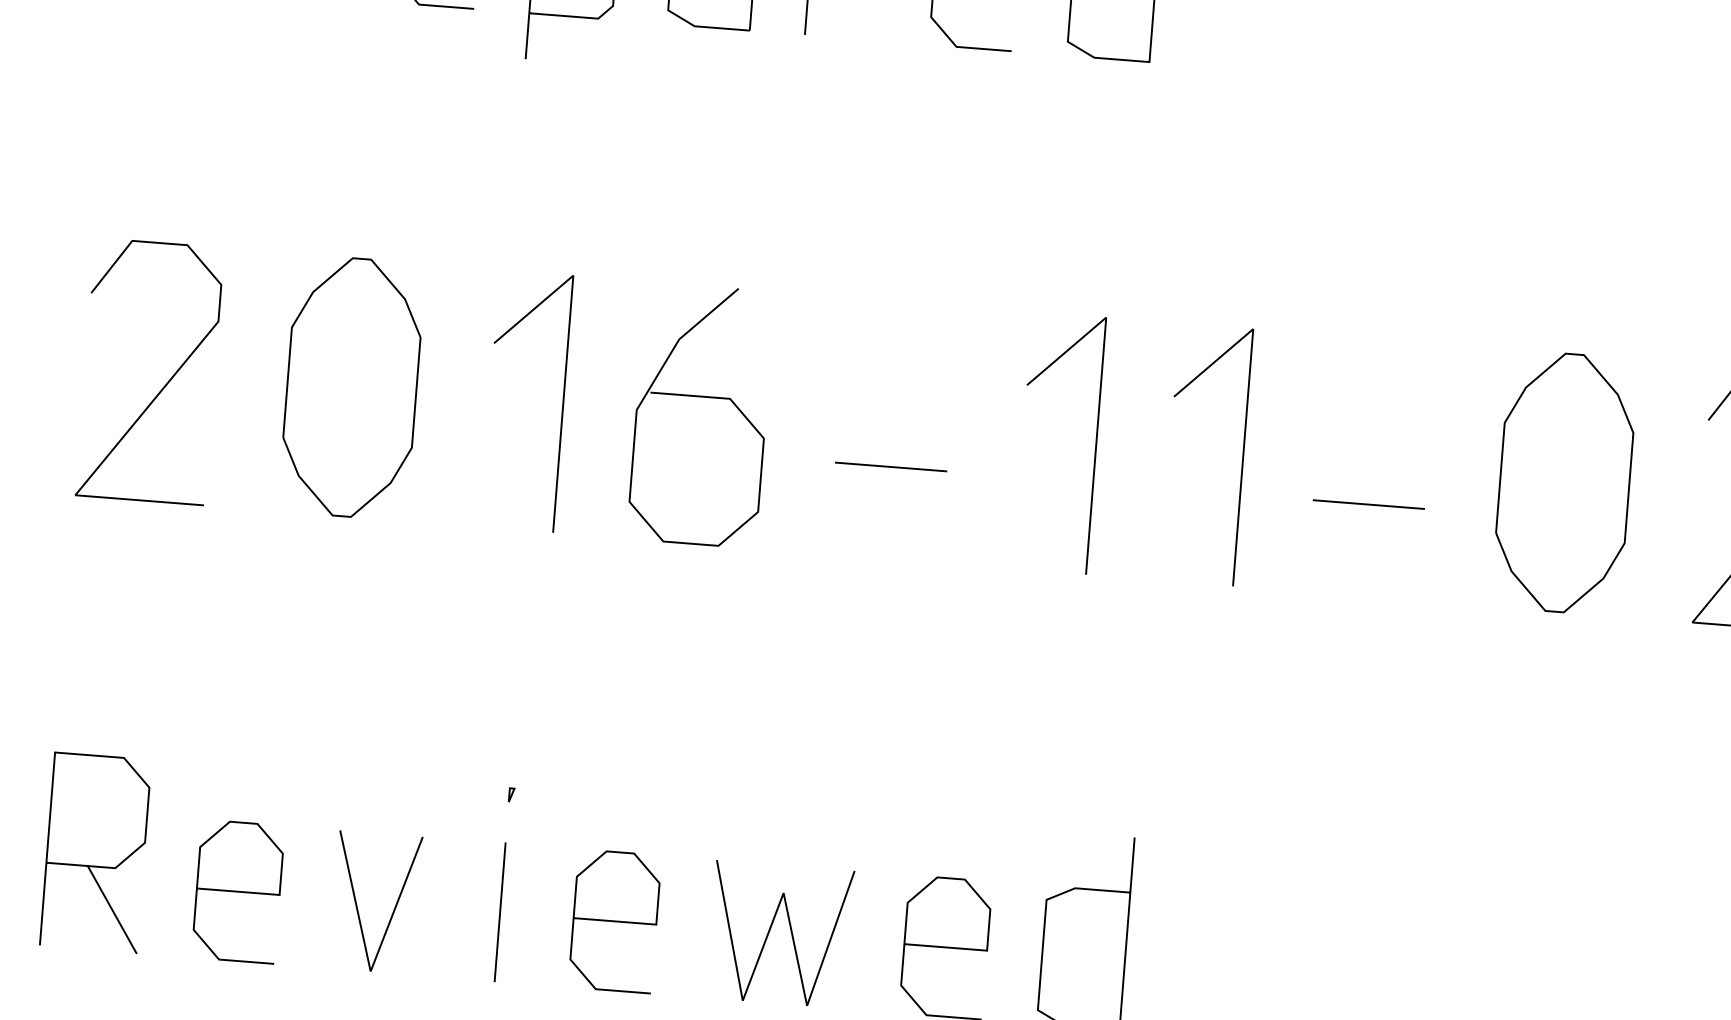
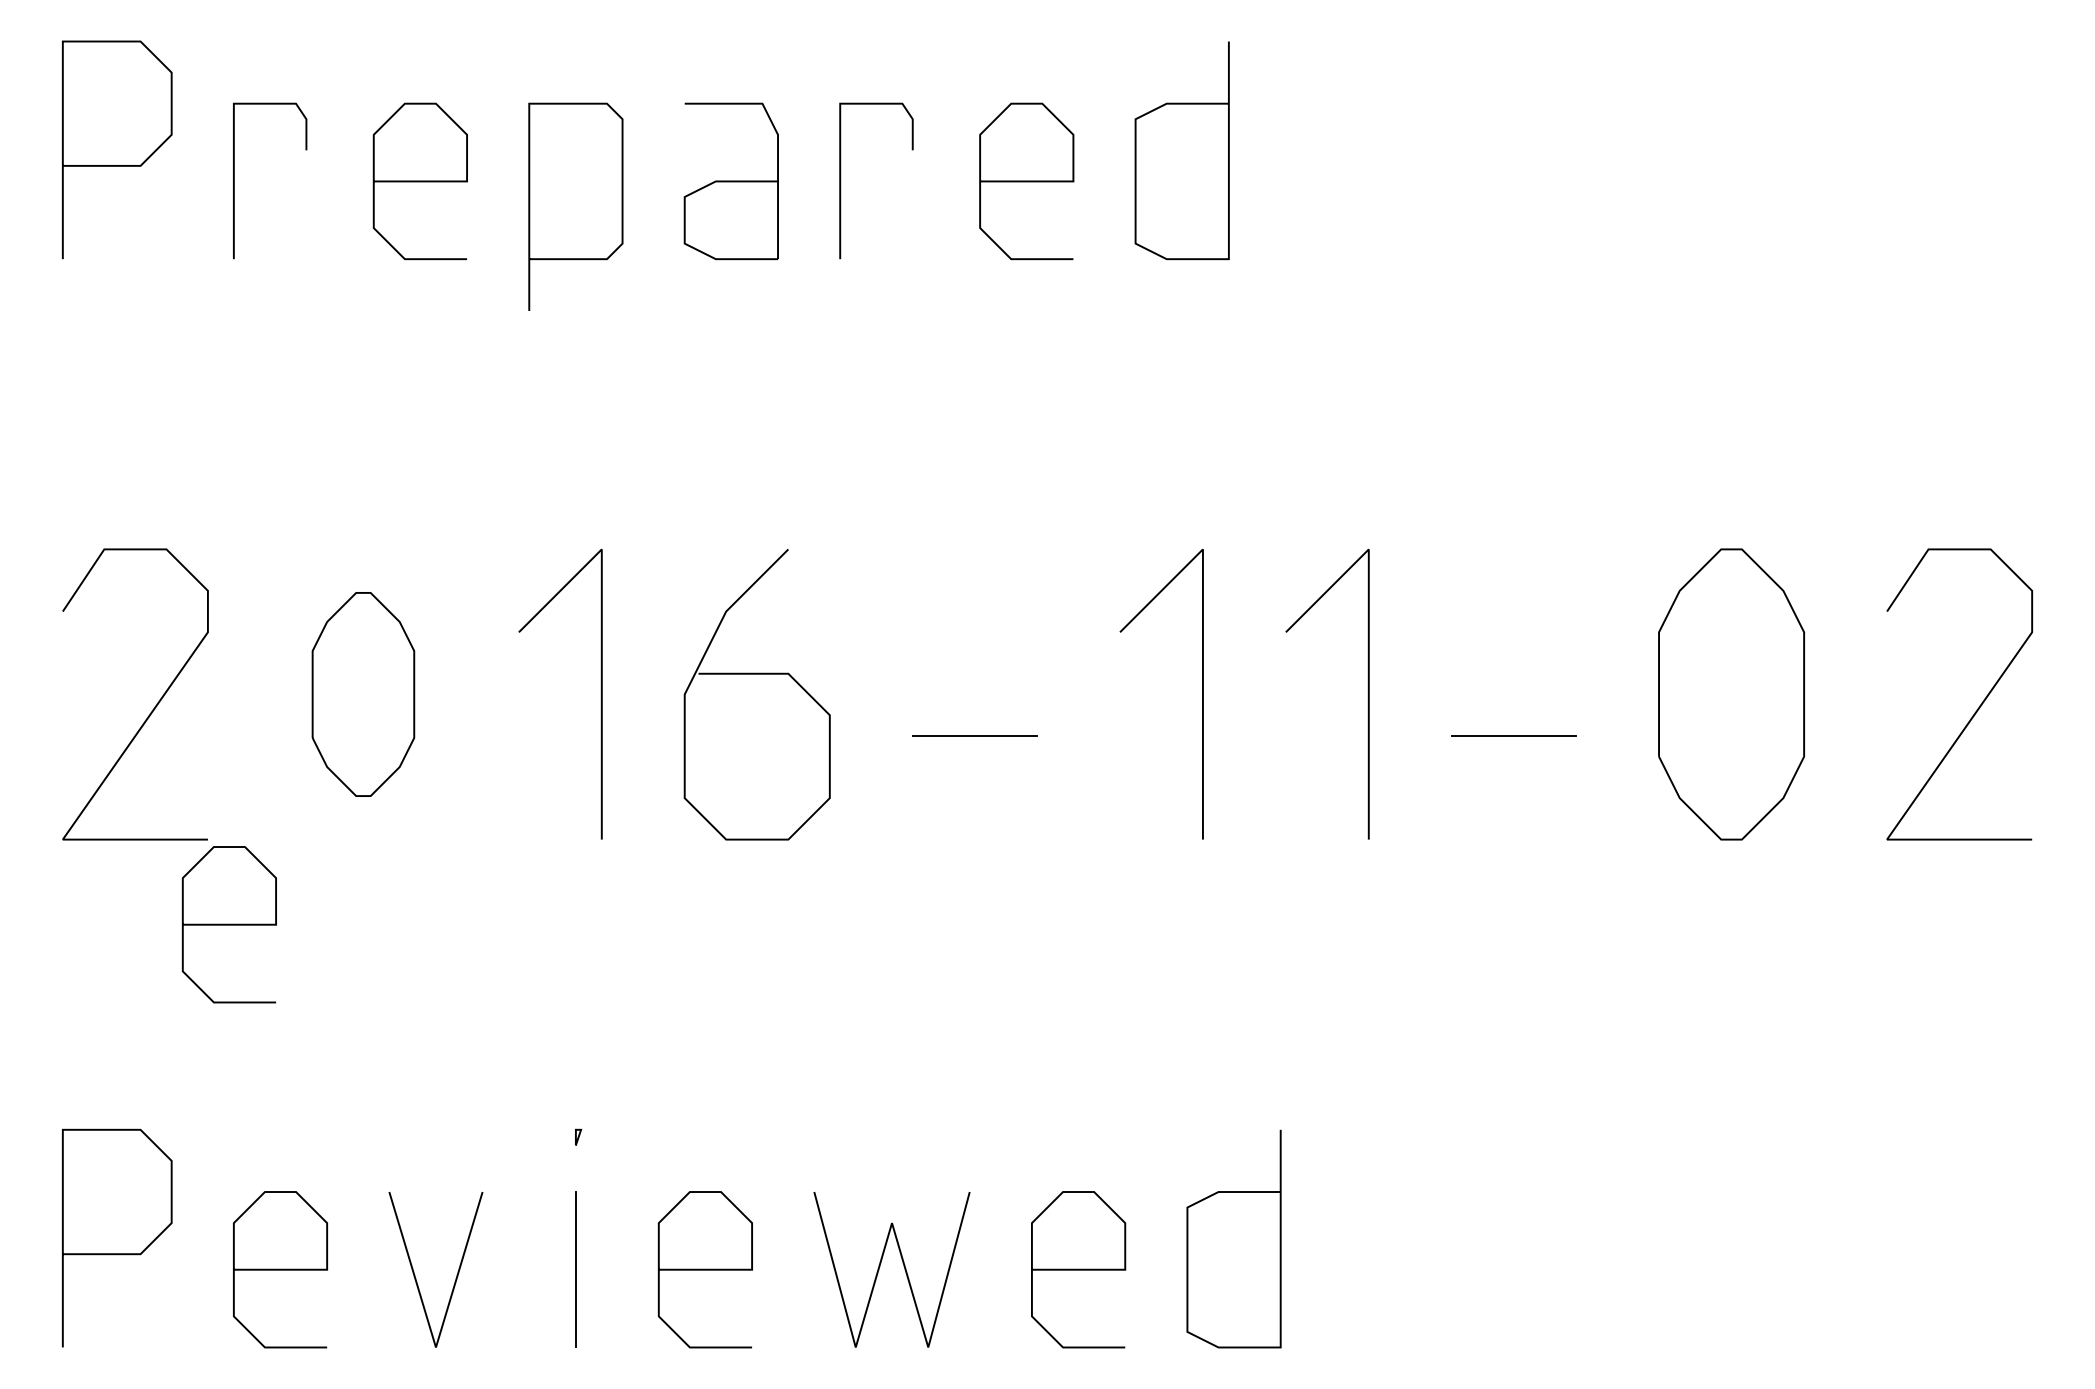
part: (351, 387) -> (363, 694), size x0.7
curve: (216, 582) -> (228, 924), added
line: (112, 909) -> (140, 1300), removed

